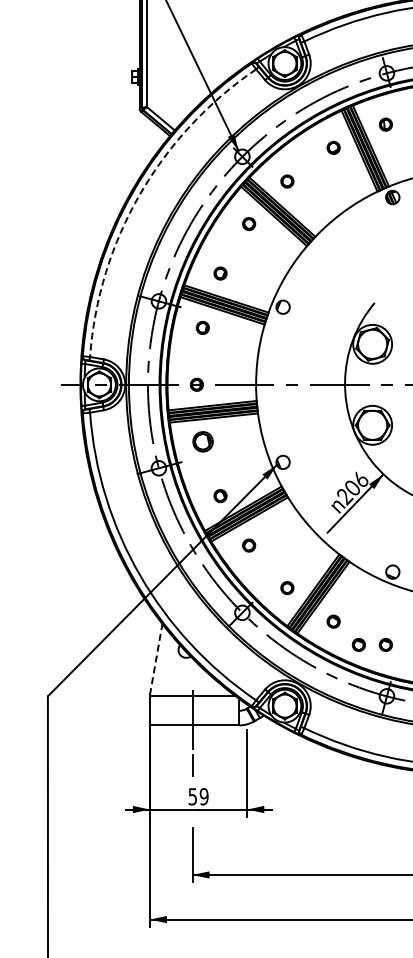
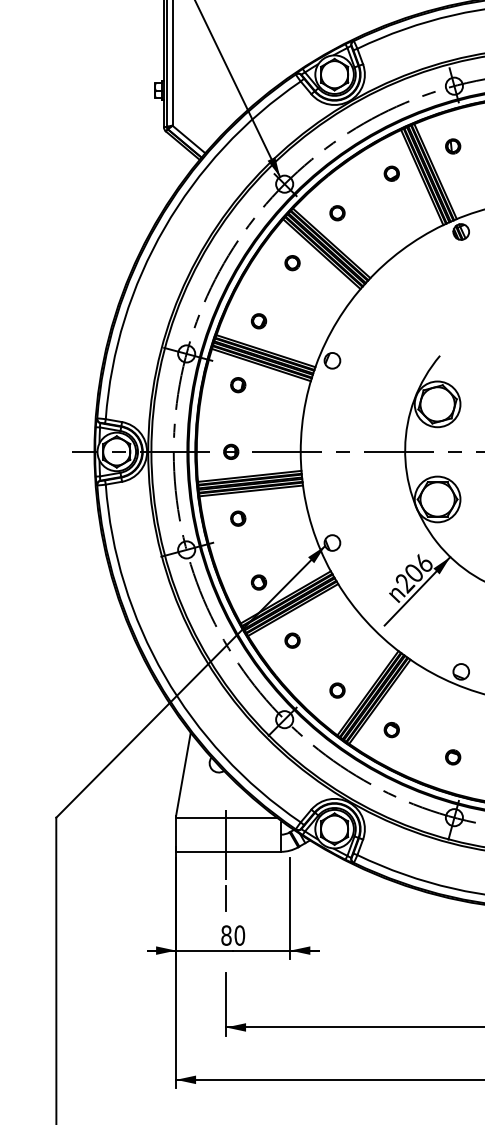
arc: (140, 194) -> (165, 228), dashed -> solid
part: (202, 441) -> (237, 518), size x0.62
part: (358, 644) -> (420, 756), removed
line: (156, 659) -> (183, 774), dashed -> solid
text: (198, 796) -> (233, 935), 59 -> 80

